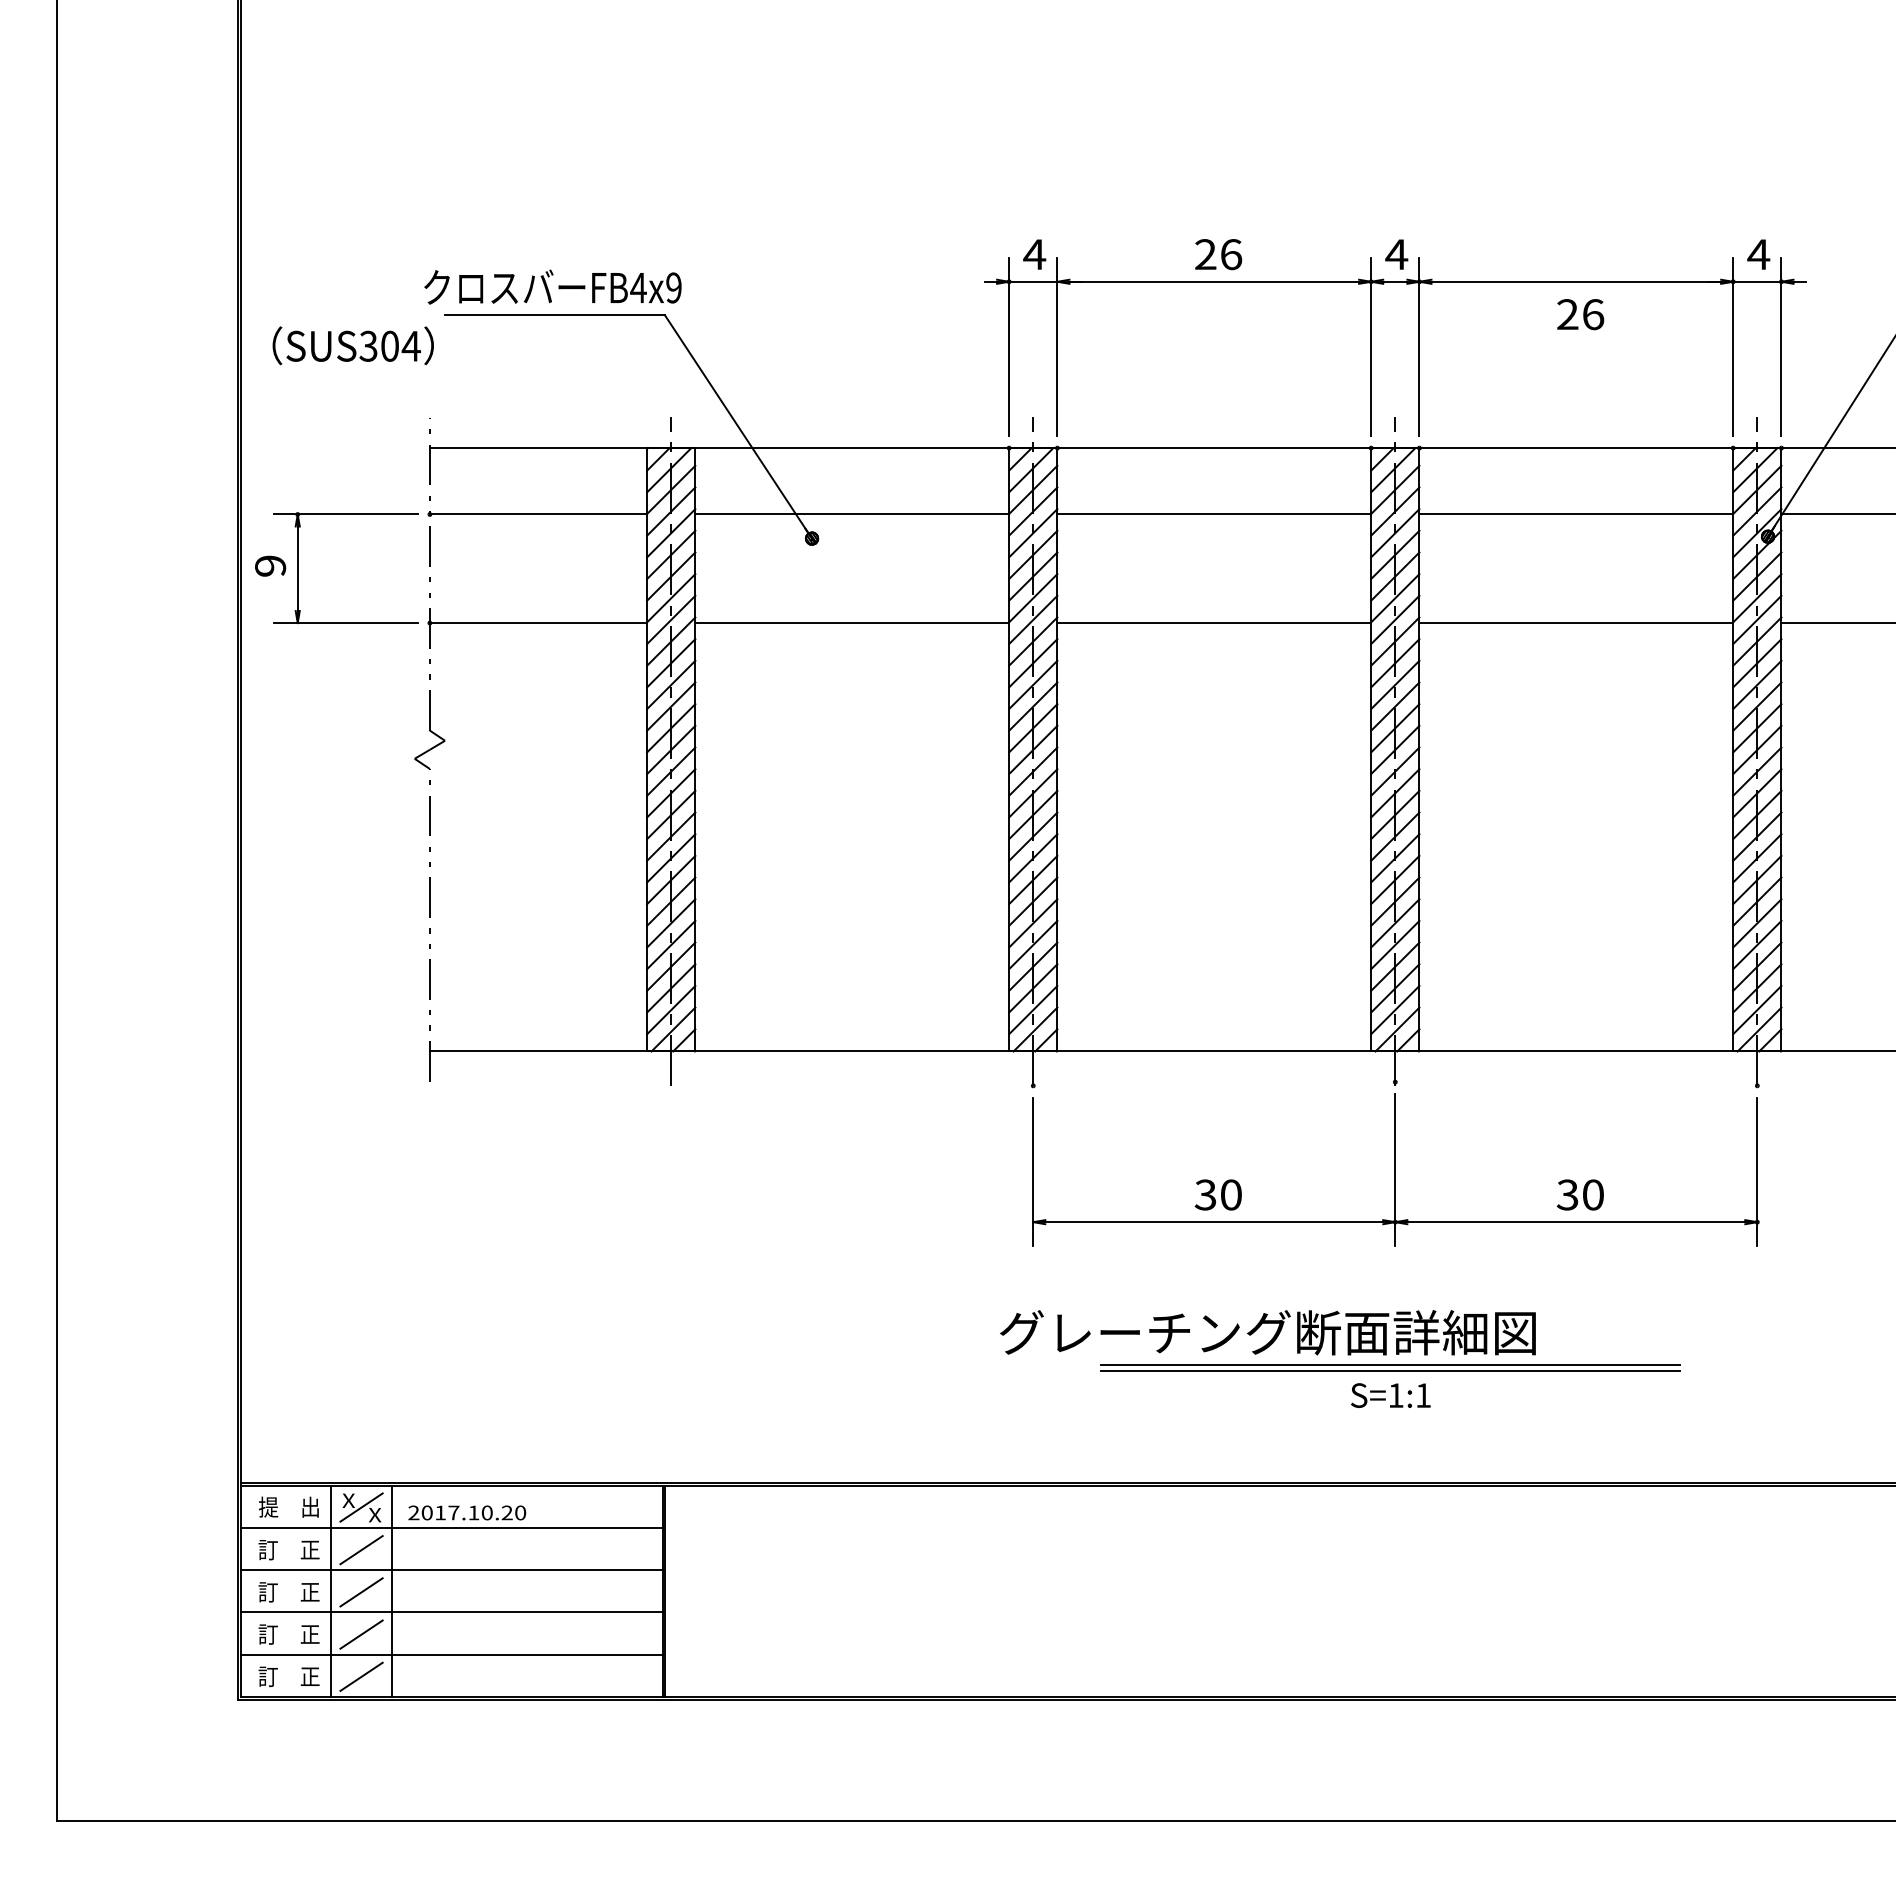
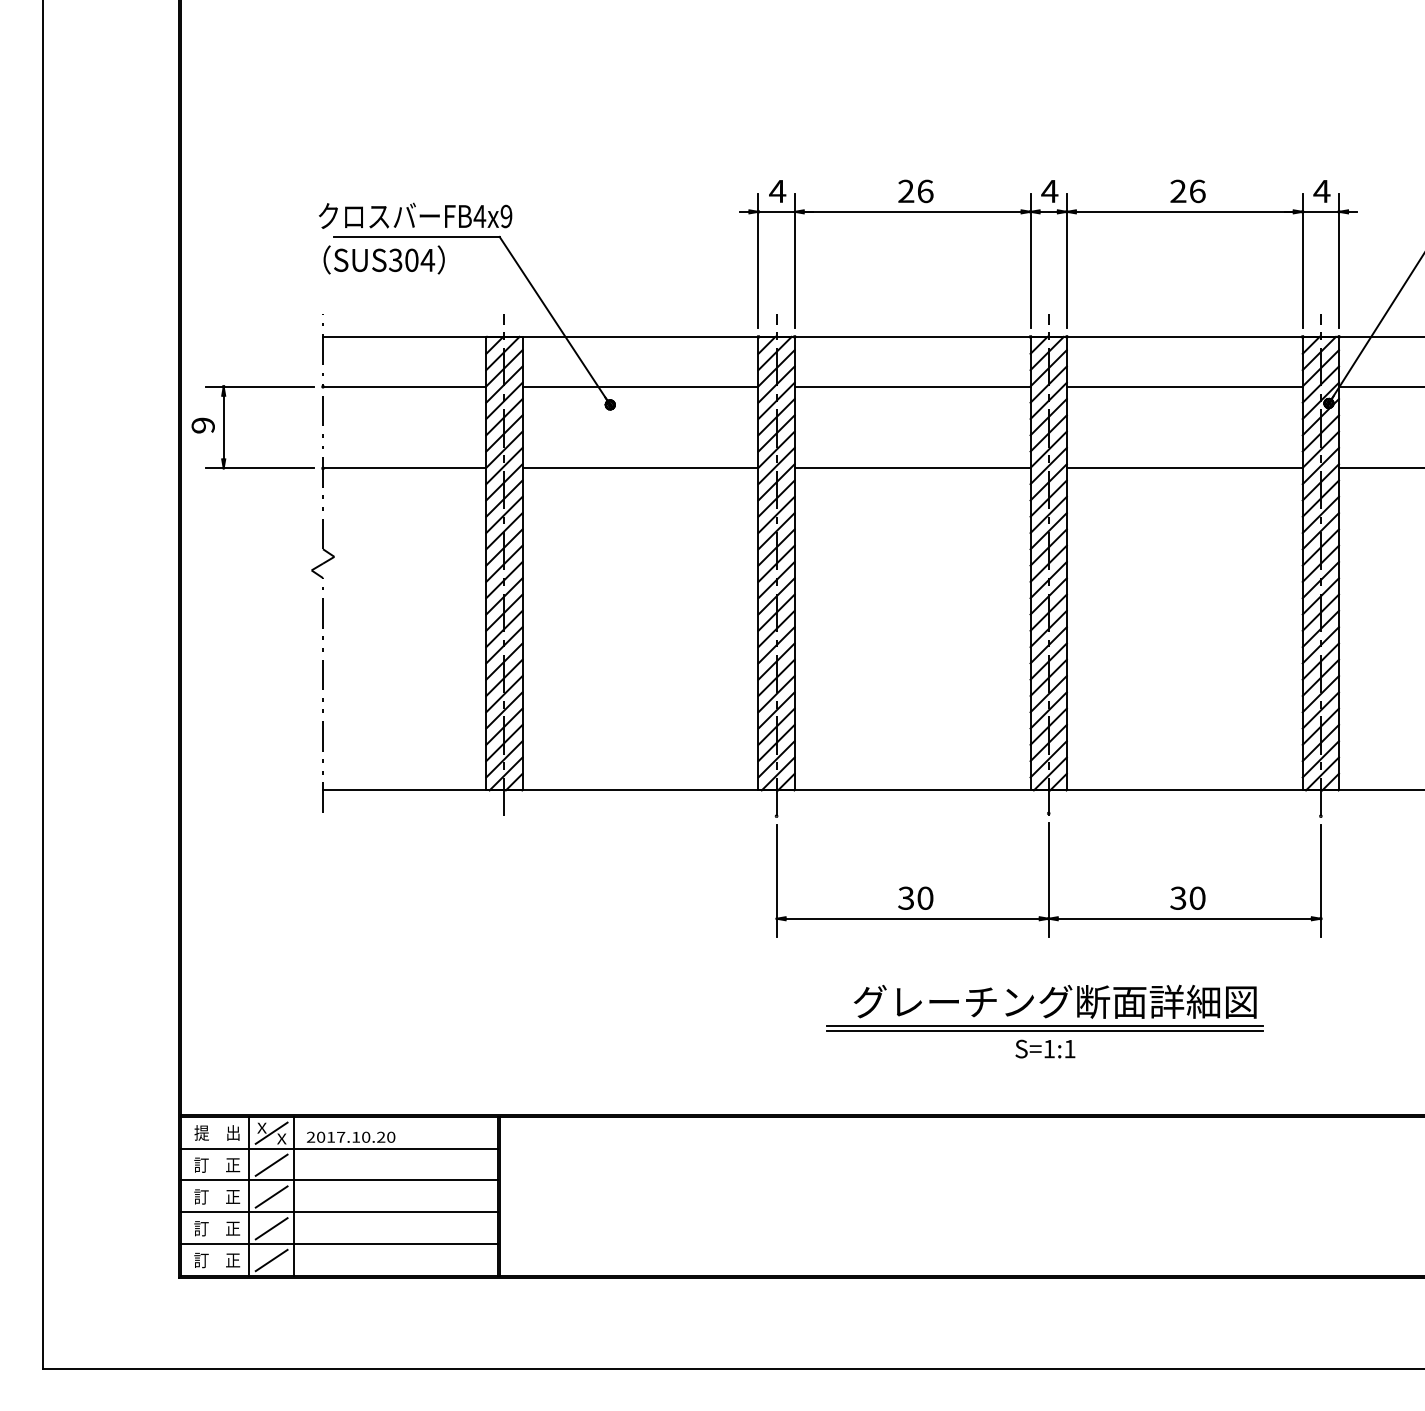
text: (1580, 314) -> (1187, 191), moved
text: (352, 345) -> (383, 259), moved
text: (1267, 1332) -> (1054, 1001), moved

